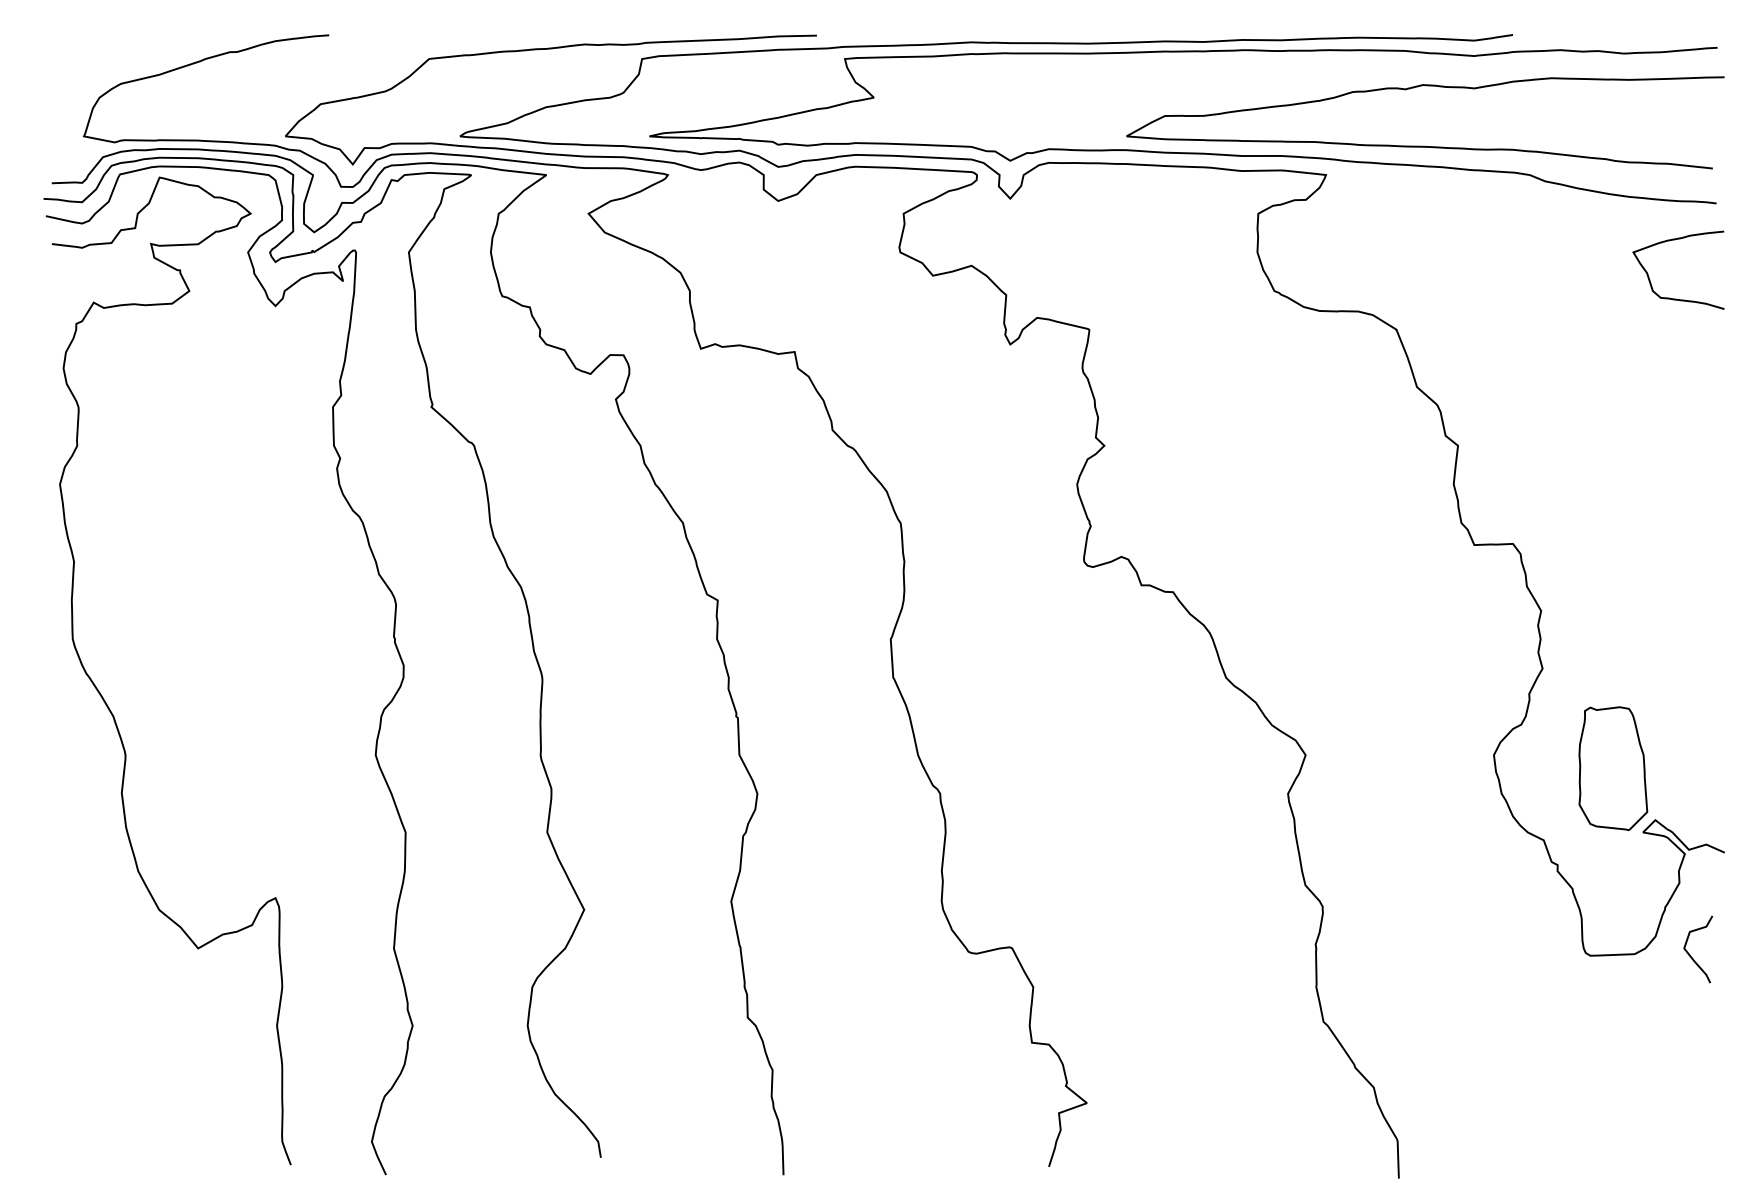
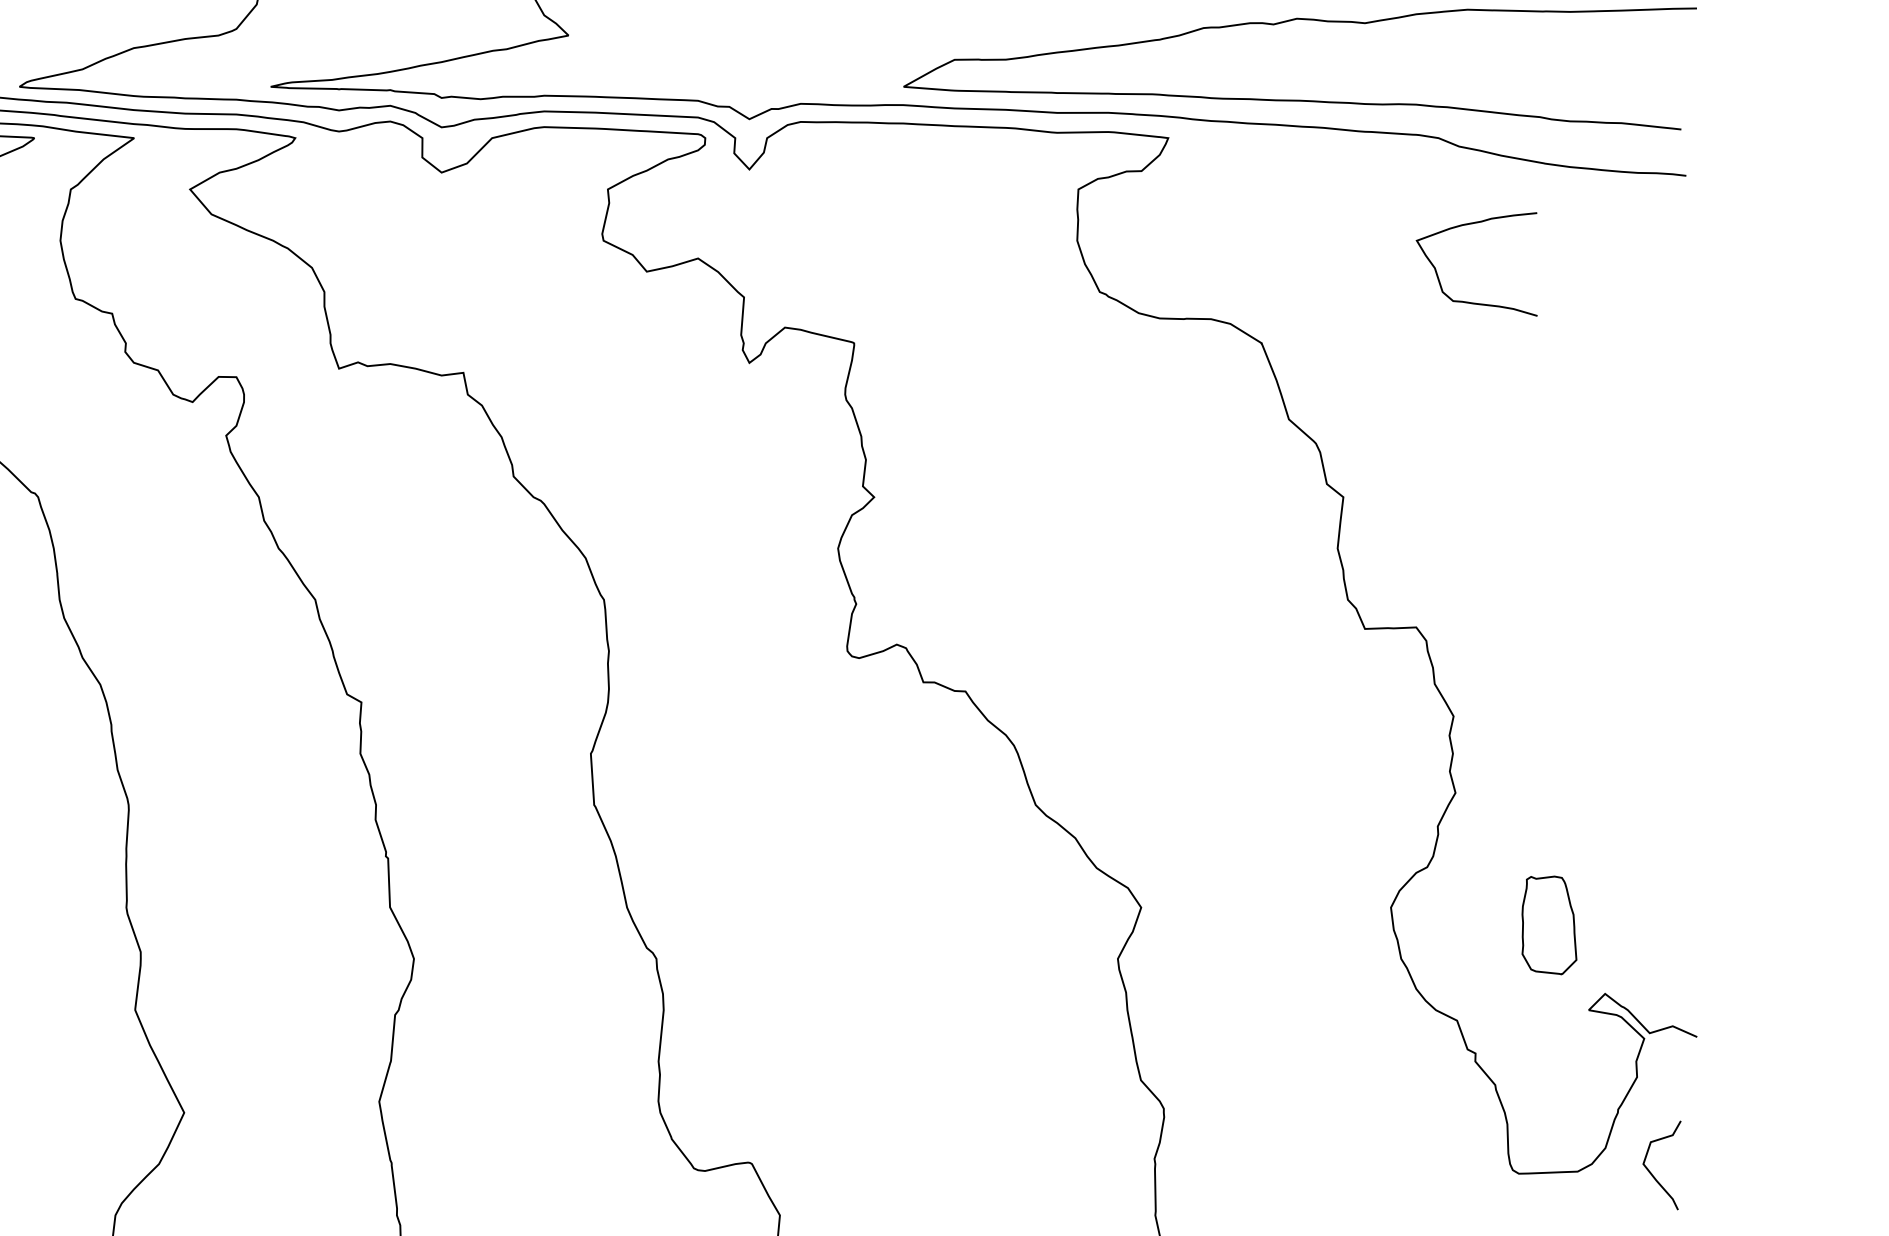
curve: (1676, 298) -> (1473, 301), moved
part: (1613, 768) -> (1549, 925), size x0.6

